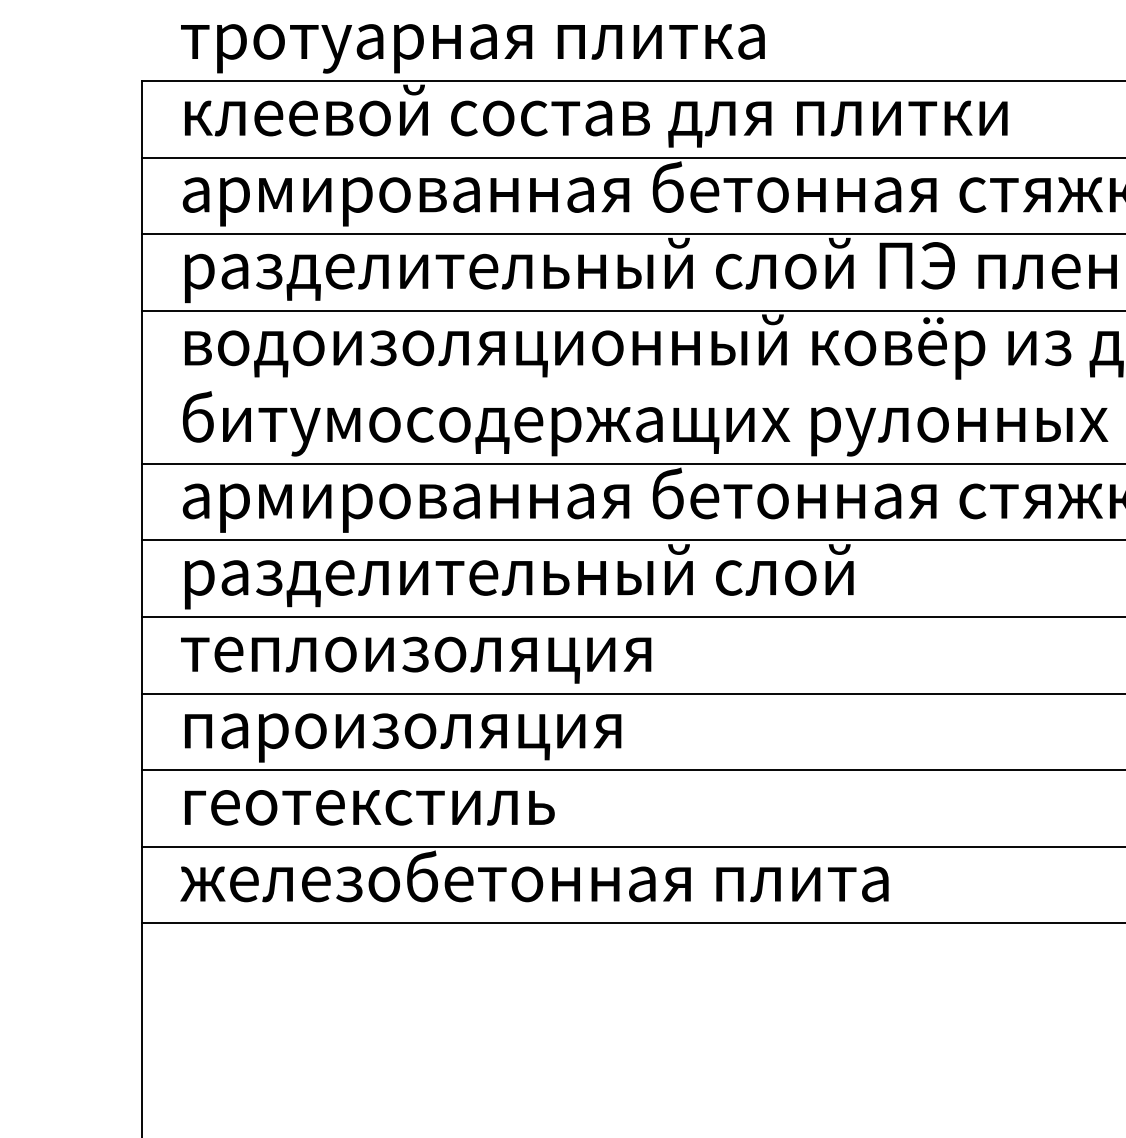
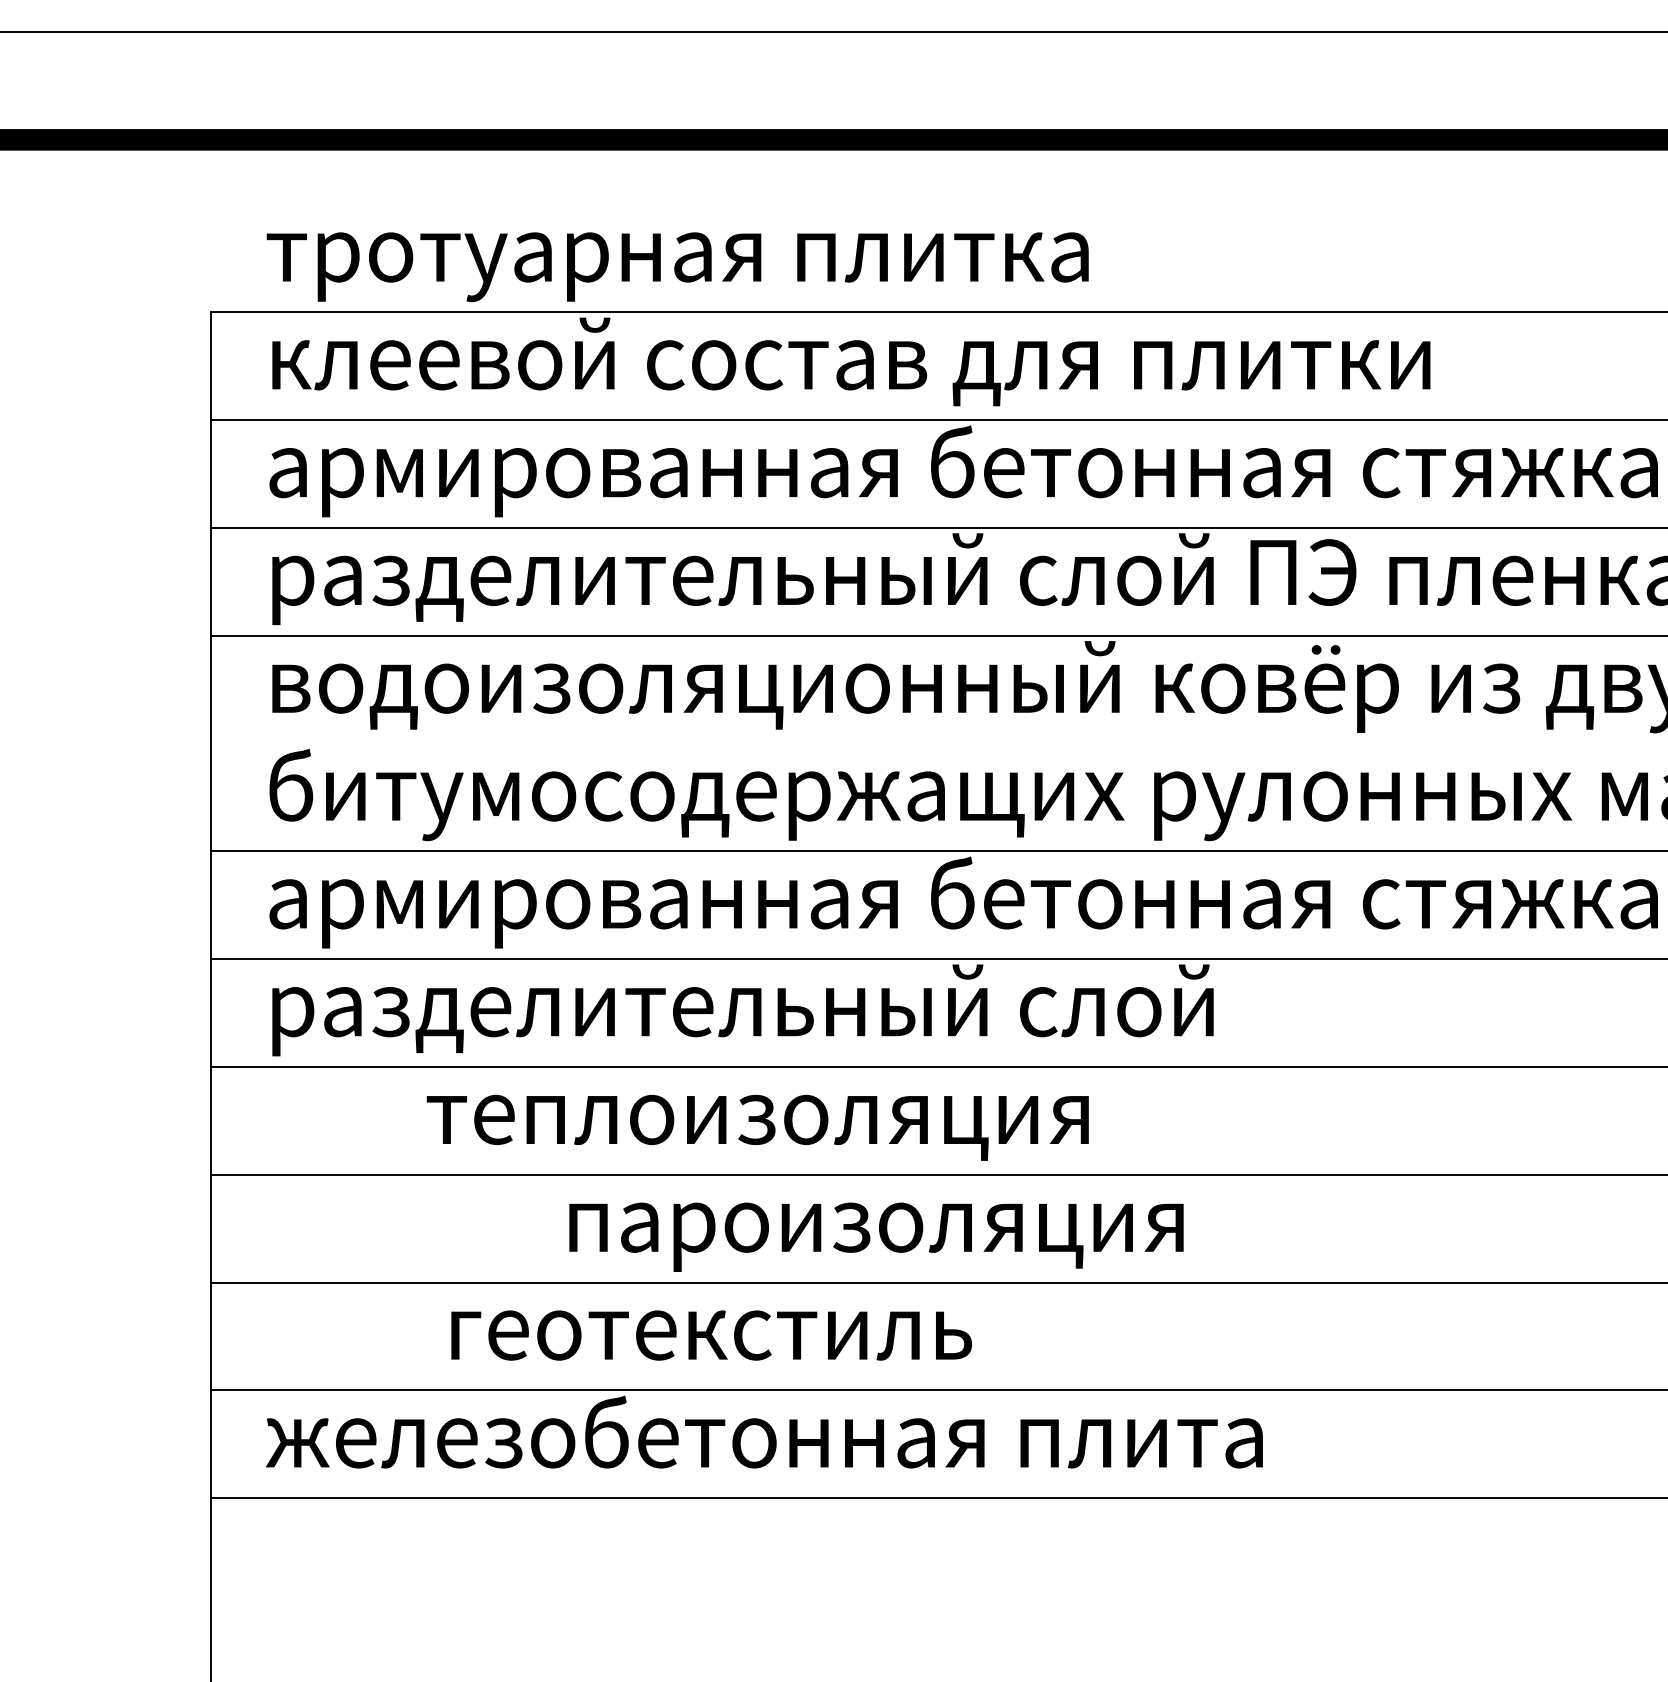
text: (415, 660) -> (757, 1127), moved
text: (403, 737) -> (876, 1236), moved
text: (369, 807) -> (711, 1335), moved

